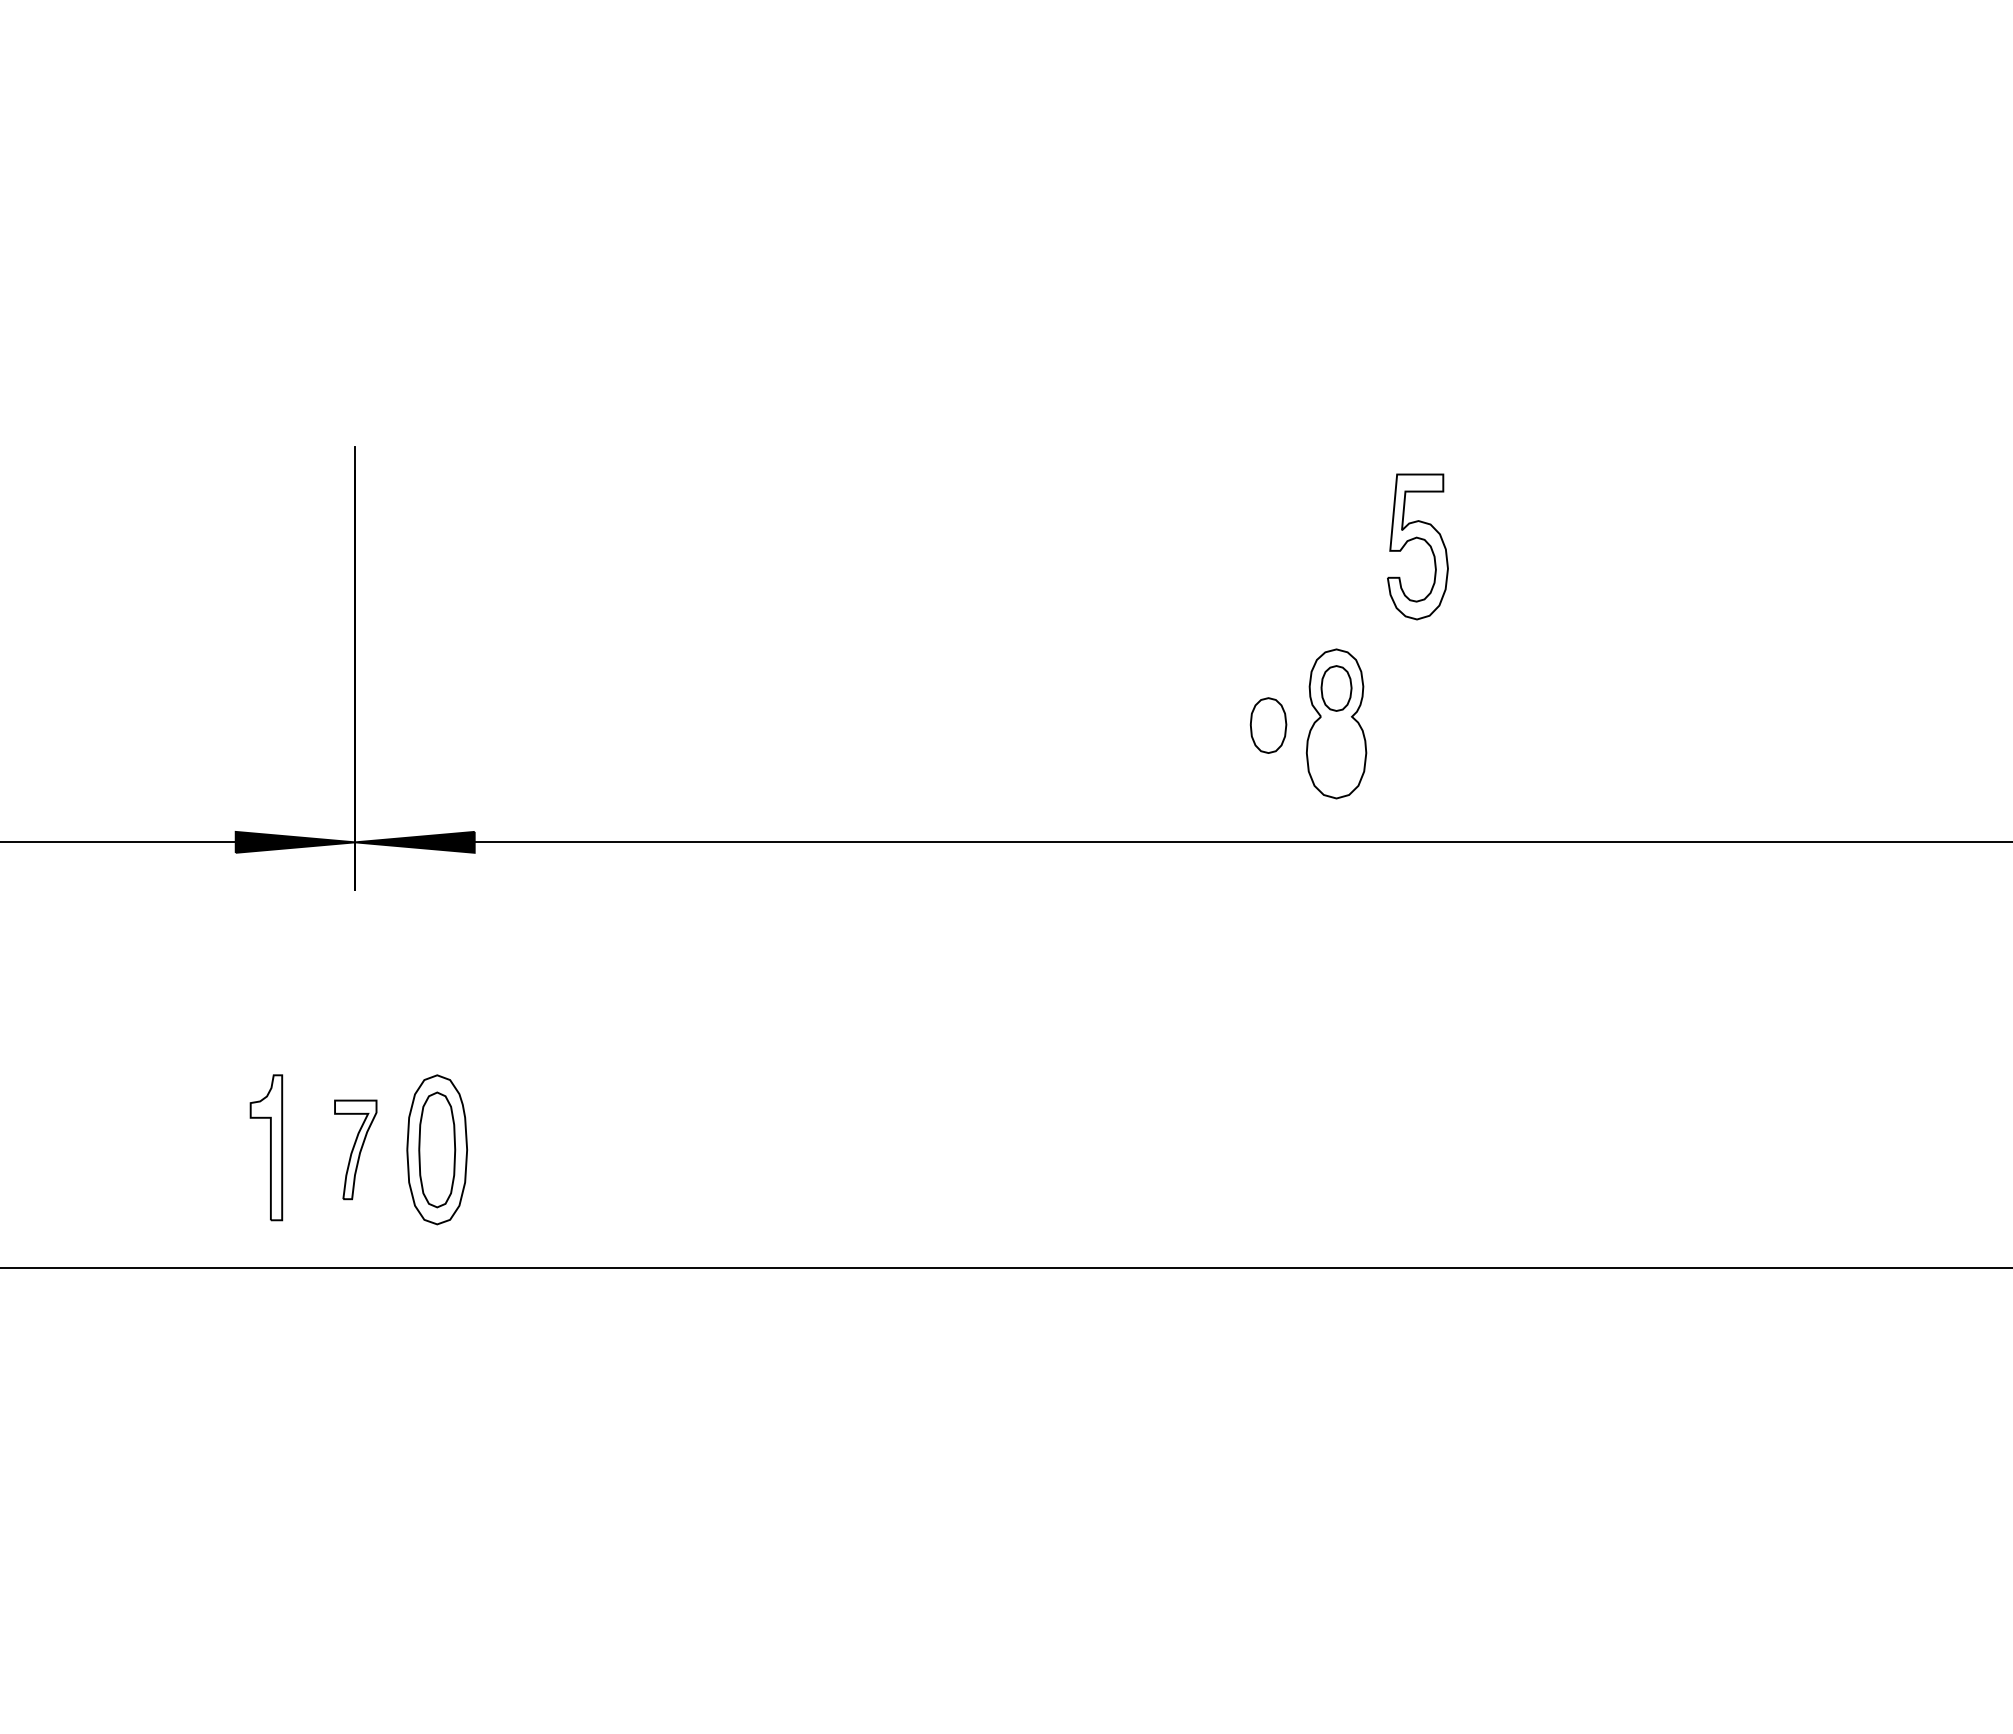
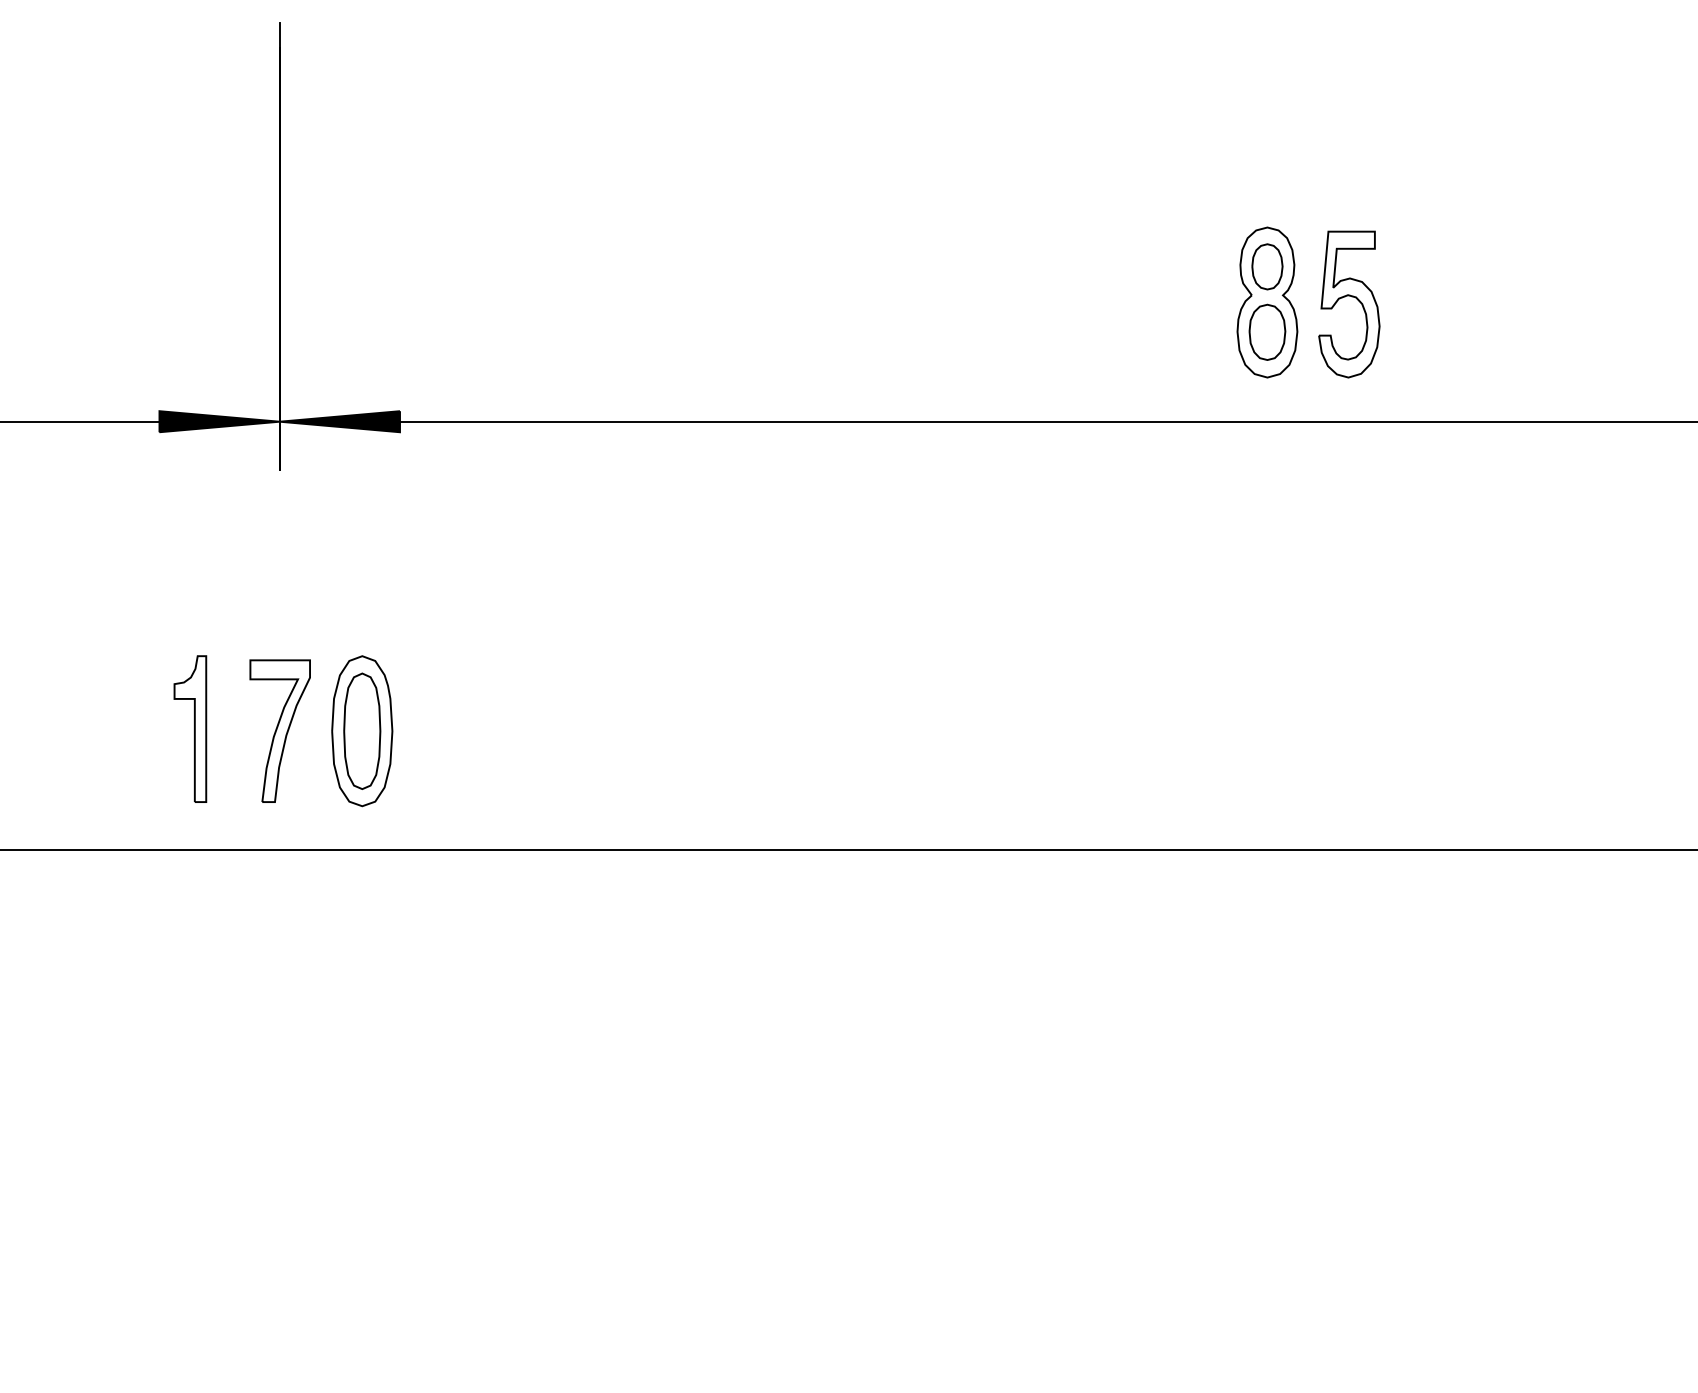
part: (1418, 539) -> (1349, 297), moved
part: (1268, 725) -> (1267, 332), moved
part: (355, 1149) -> (280, 730), size x1.43

